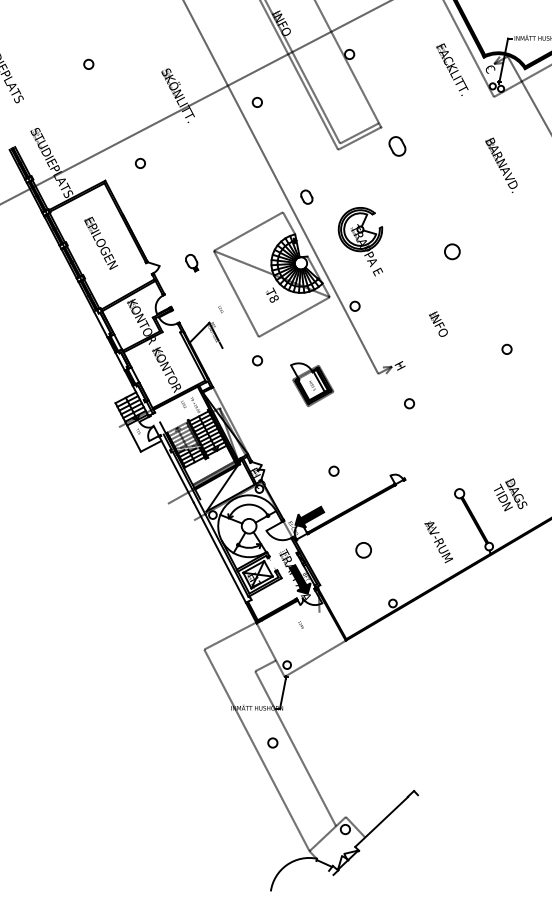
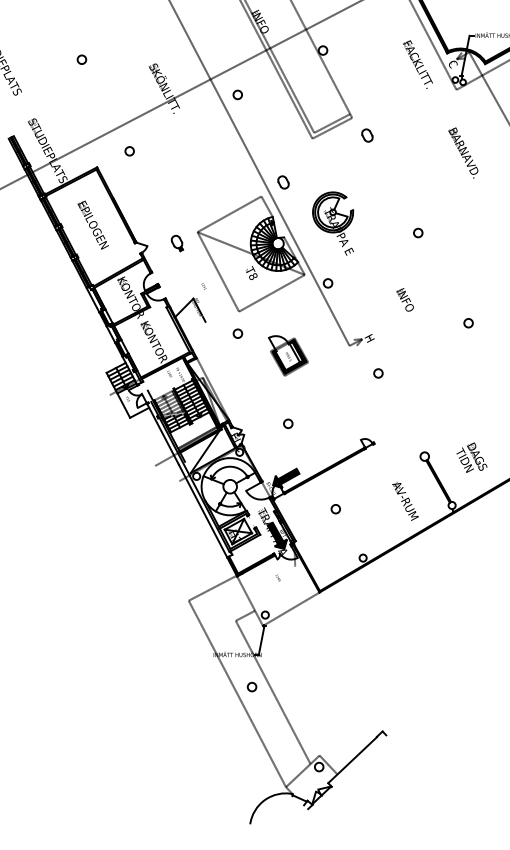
part: (397, 146) -> (367, 135), size x0.71
part: (452, 251) -> (418, 232), size x0.62
circle: (333, 470) -> (287, 423), moved
circle: (362, 550) -> (334, 509), size x0.62

